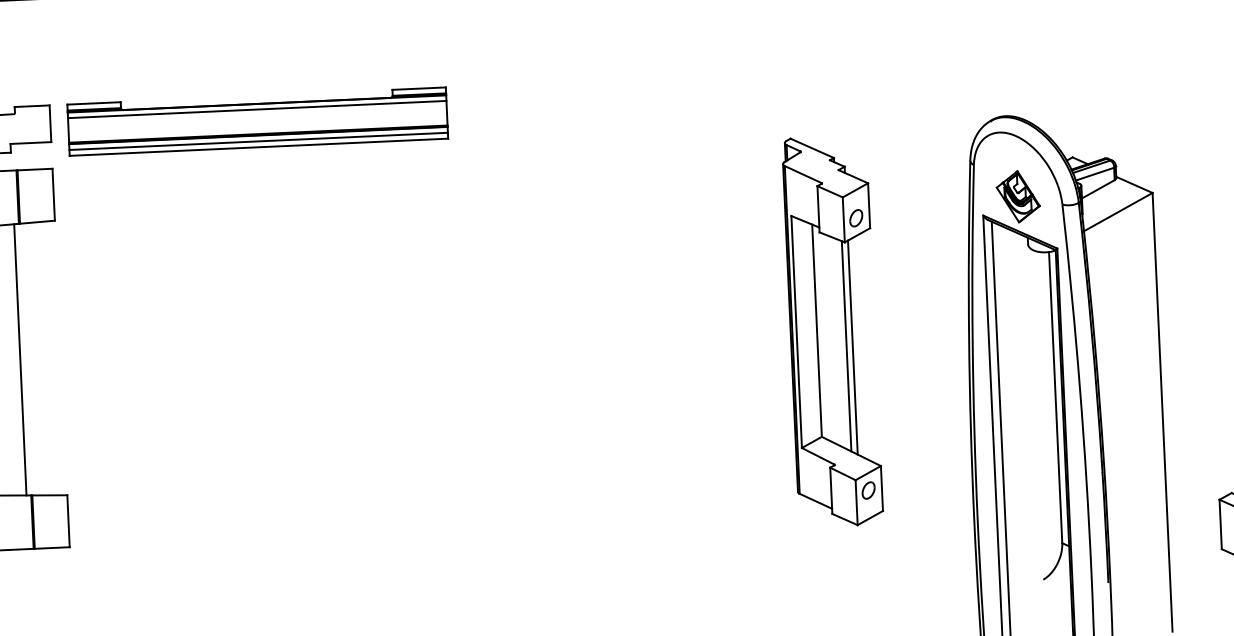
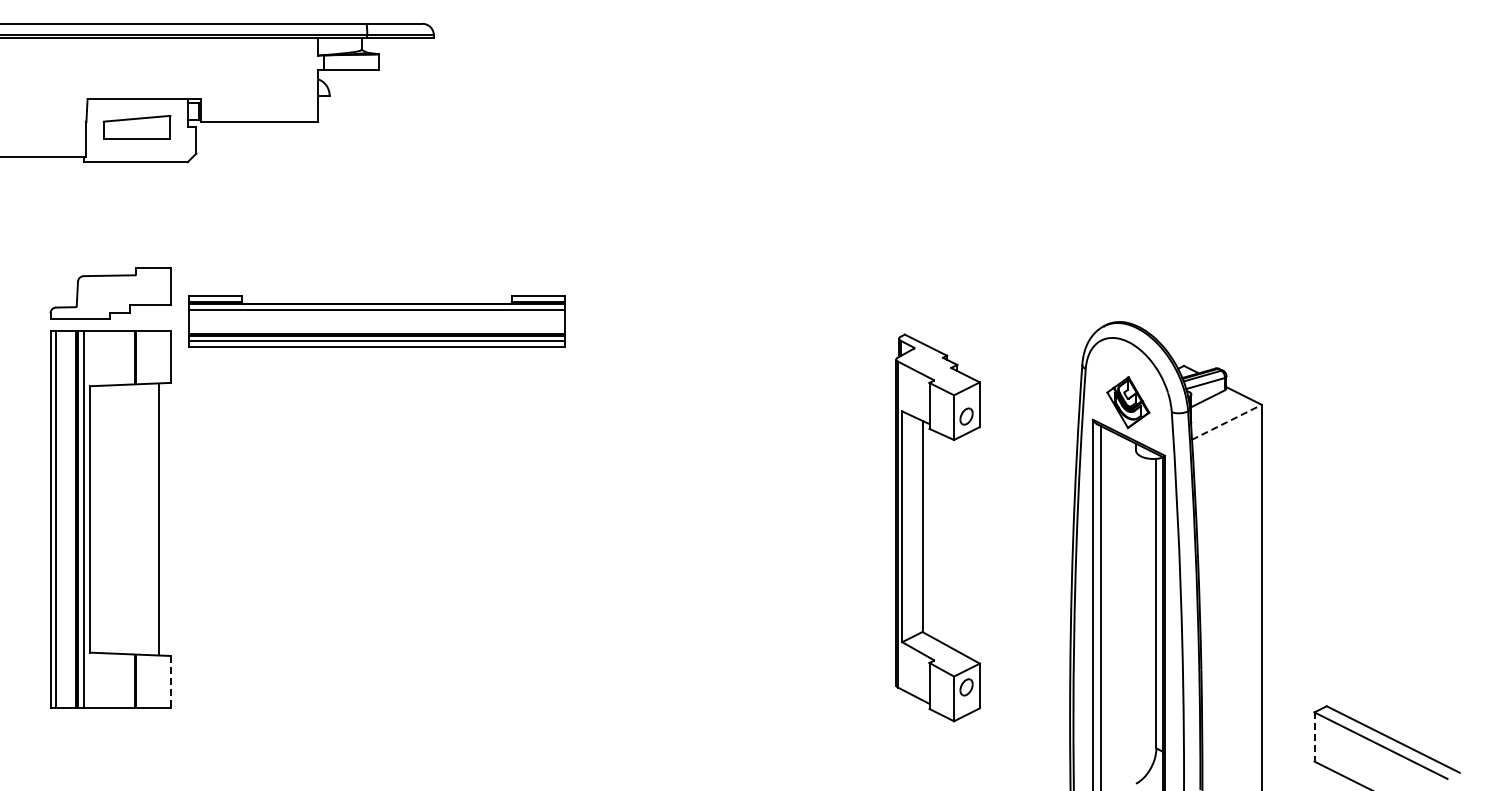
part: (257, 121) -> (376, 321), moved
line: (1118, 212) -> (1227, 422), solid -> dashed
line: (846, 345) -> (951, 542), removed
line: (853, 347) -> (957, 544), removed
line: (20, 359) -> (159, 519), moved
line: (68, 520) -> (170, 681), solid -> dashed
line: (1220, 524) -> (1314, 736), solid -> dashed

